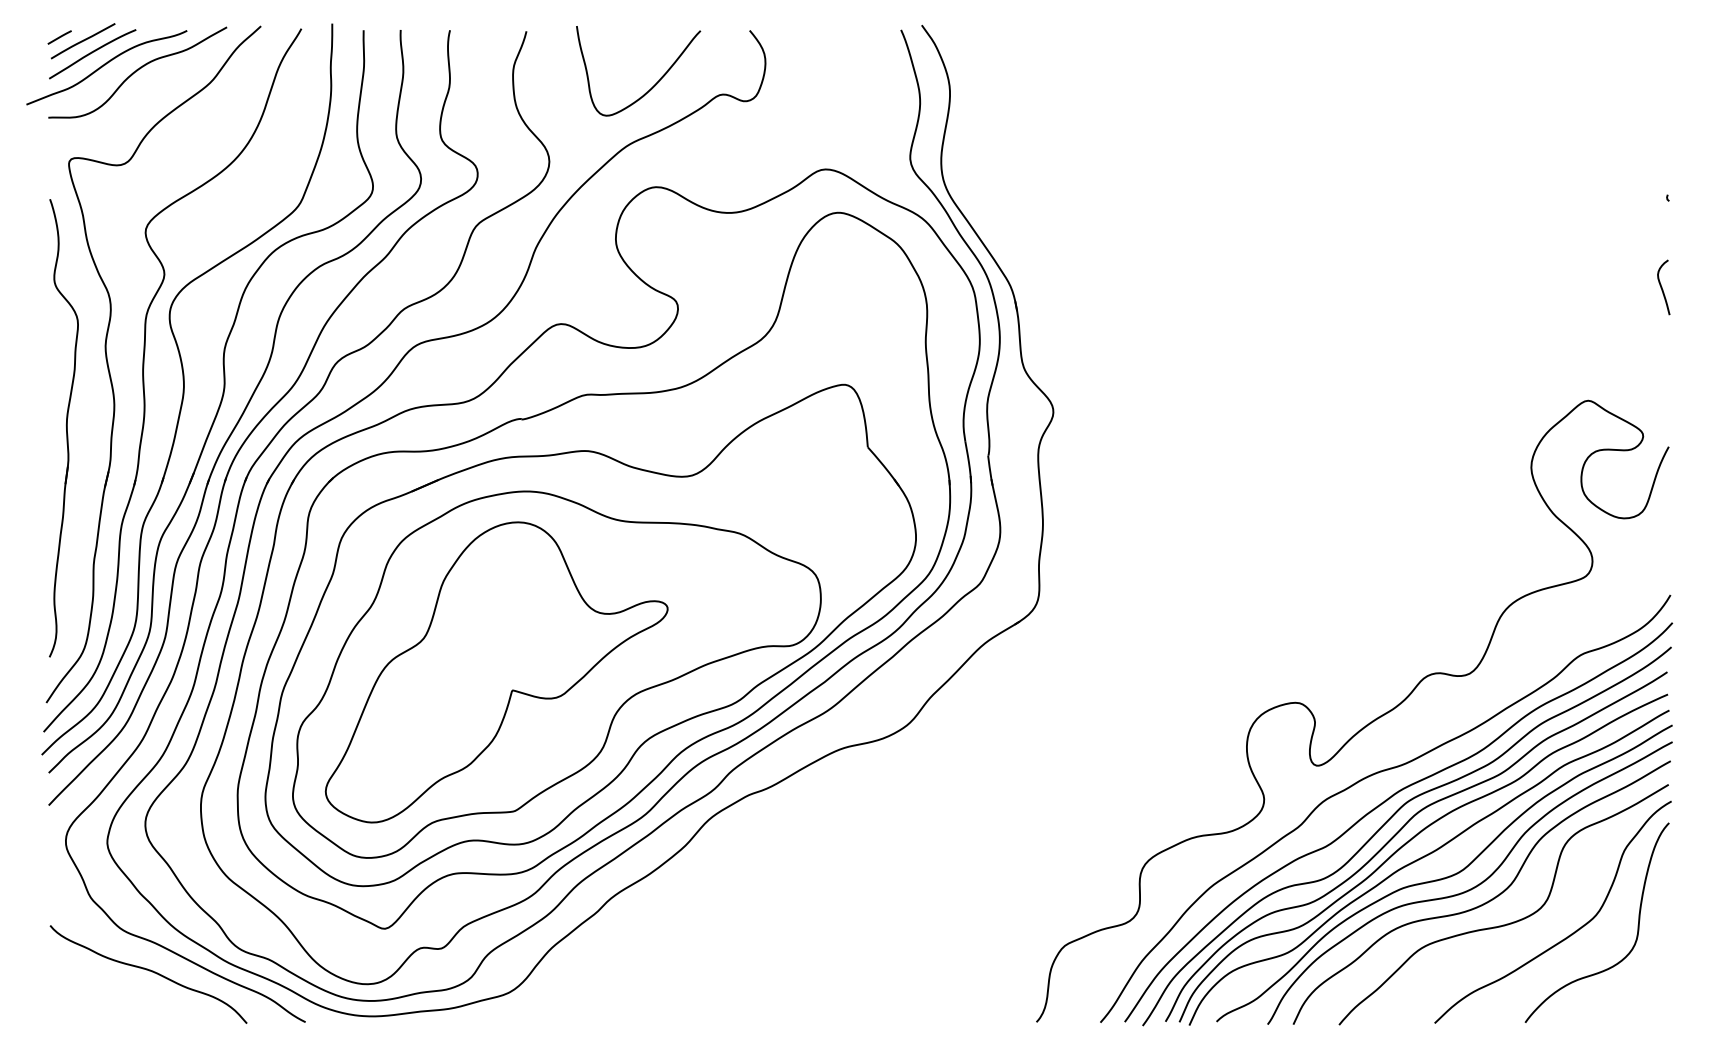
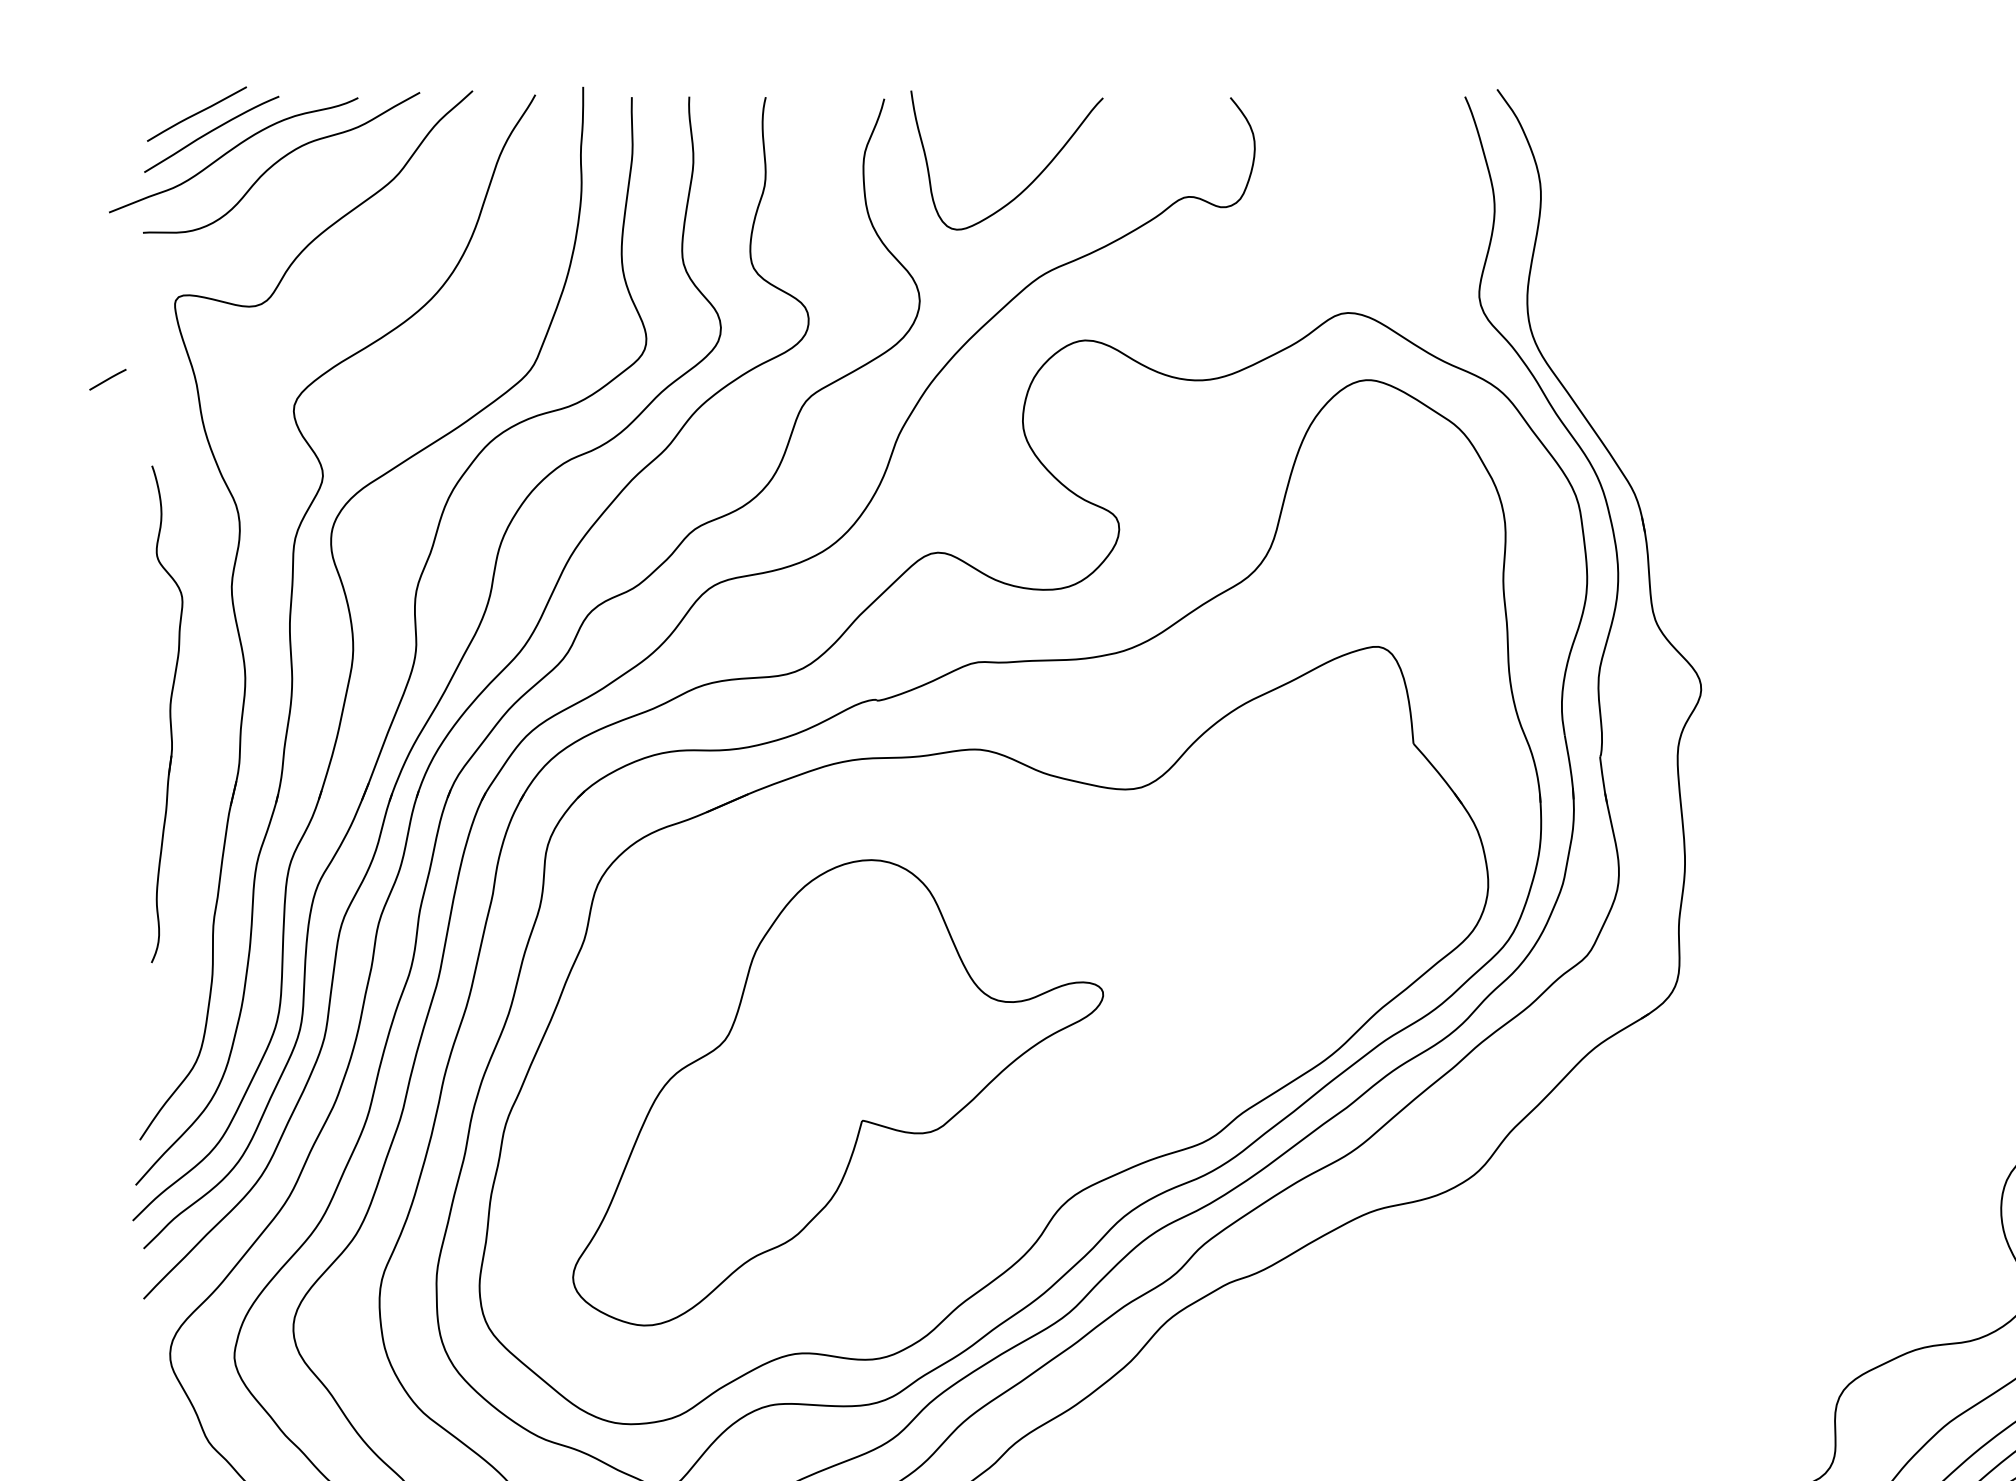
line: (59, 37) -> (107, 379), moved
curve: (653, 85) -> (1030, 182), moved
part: (63, 428) -> (166, 714), size x0.7
part: (556, 674) -> (930, 1096), removed

